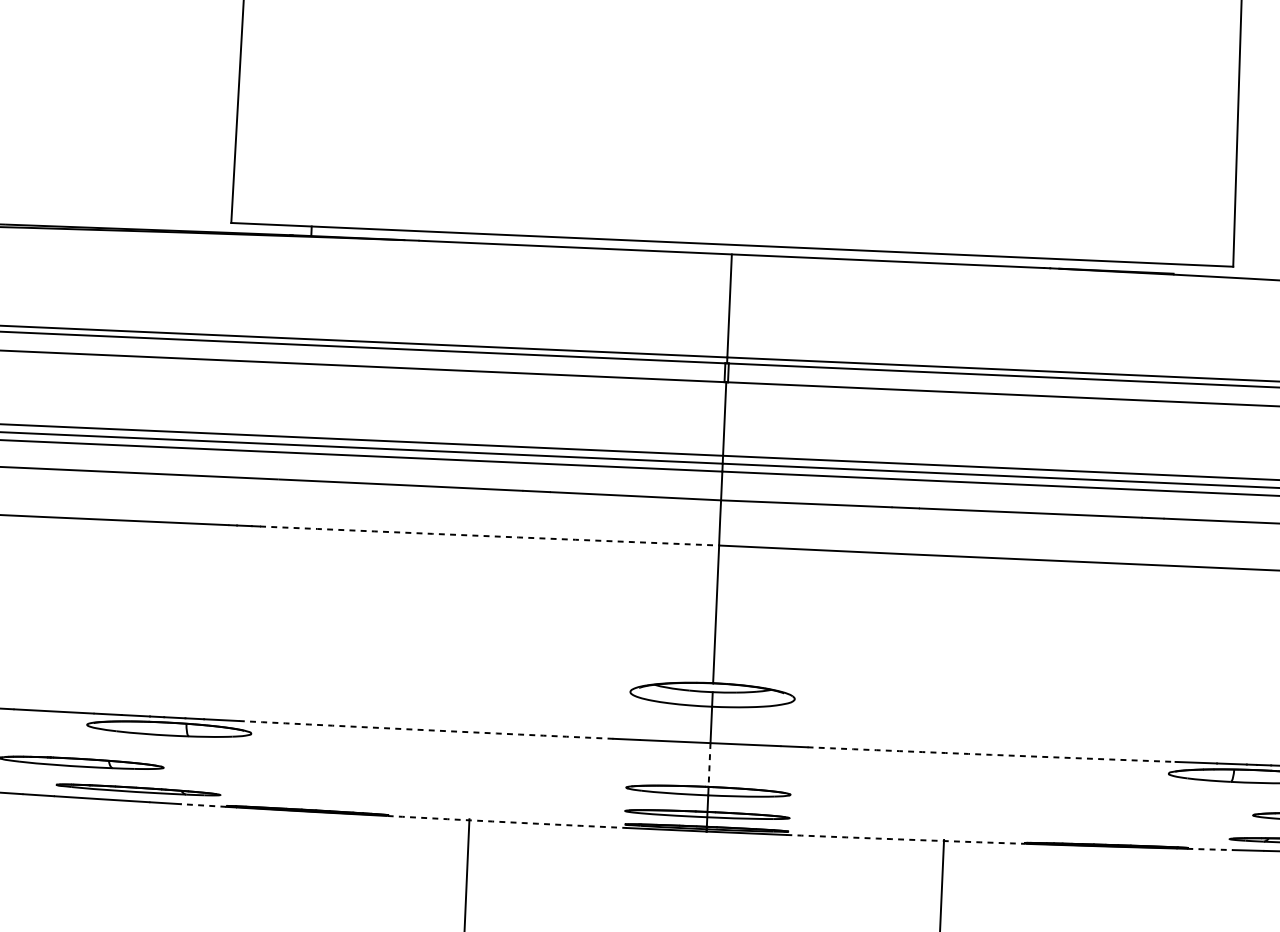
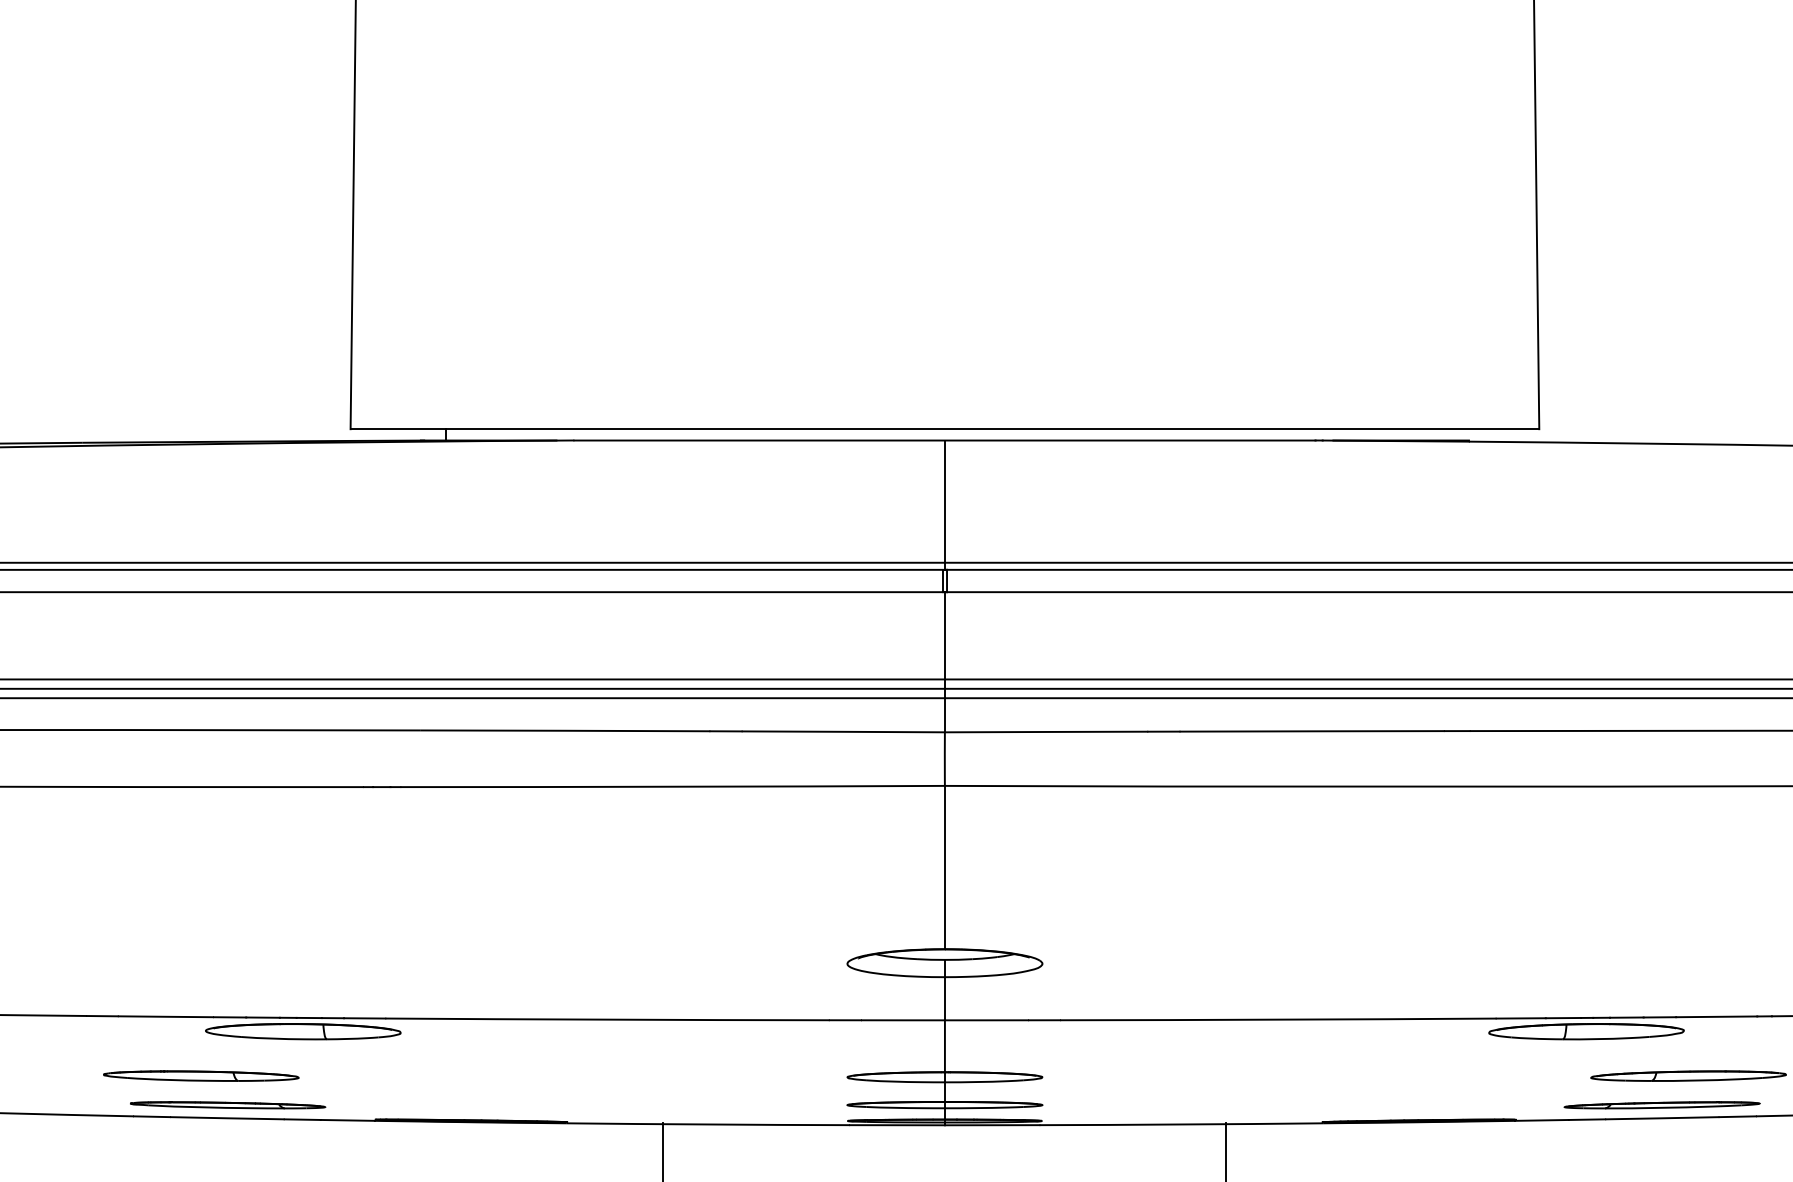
arc: (489, 536) -> (672, 786), dashed -> solid
arc: (426, 730) -> (607, 1019), dashed -> solid
arc: (991, 754) -> (1278, 1019), dashed -> solid
line: (709, 765) -> (944, 1046), dashed -> solid
part: (138, 790) -> (228, 1105), moved
line: (203, 805) -> (347, 1120), dashed -> solid
arc: (507, 822) -> (708, 1124), dashed -> solid
arc: (906, 839) -> (1181, 1124), dashed -> solid
line: (1209, 849) -> (1541, 1120), dashed -> solid

